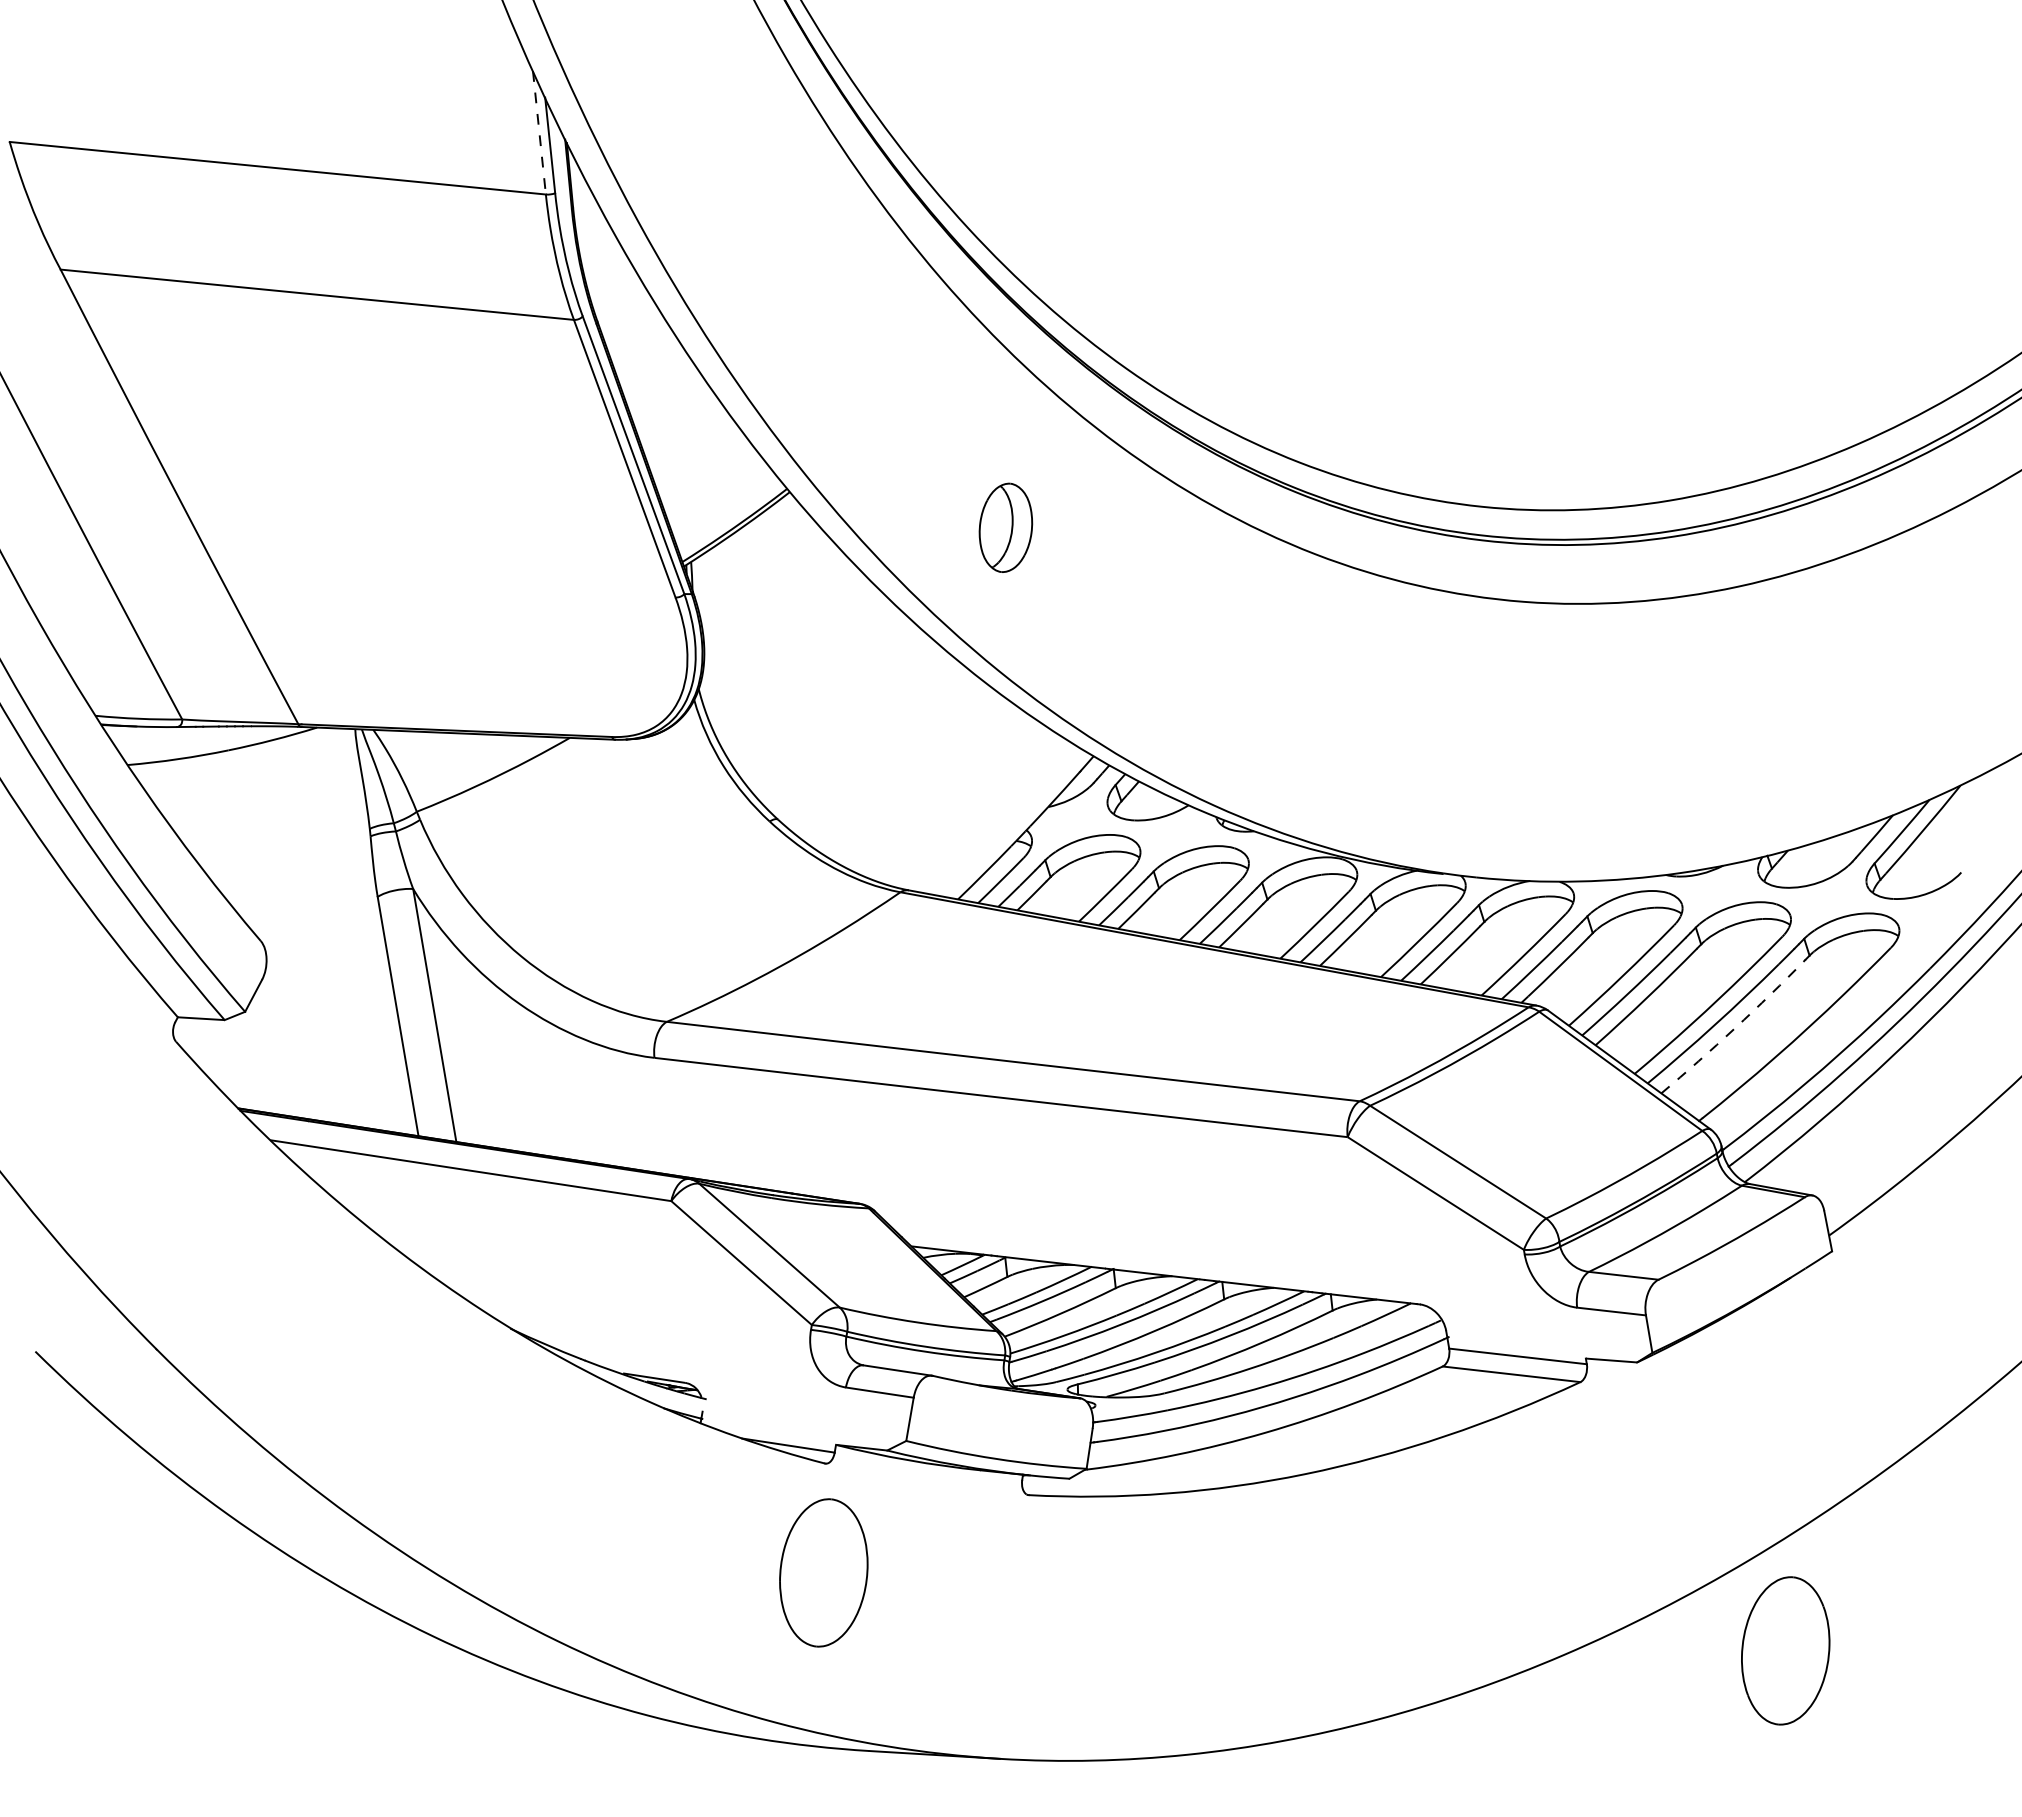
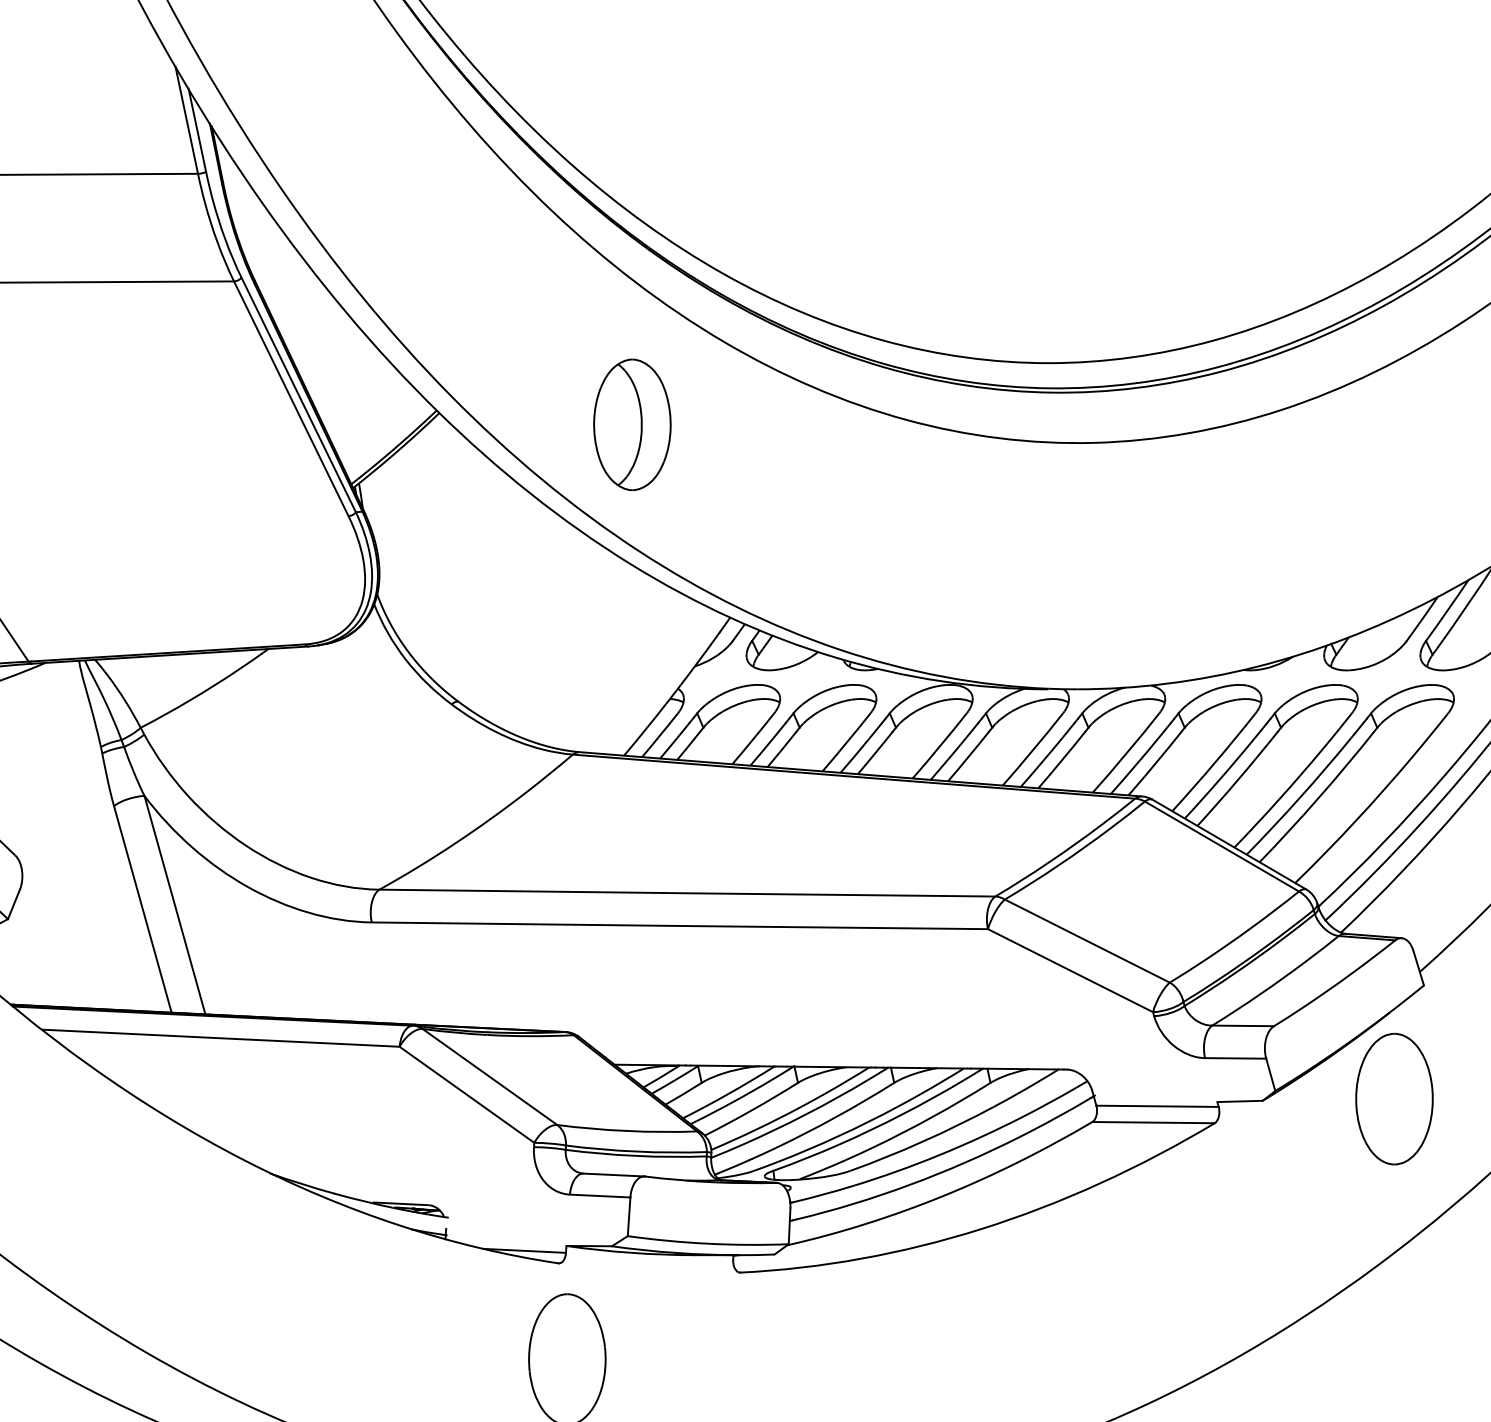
line: (539, 133) -> (186, 120), dashed -> solid
part: (1005, 527) -> (632, 424), size x1.67
arc: (1735, 1028) -> (1318, 798), dashed -> solid
part: (1785, 1650) -> (1394, 1098), moved

